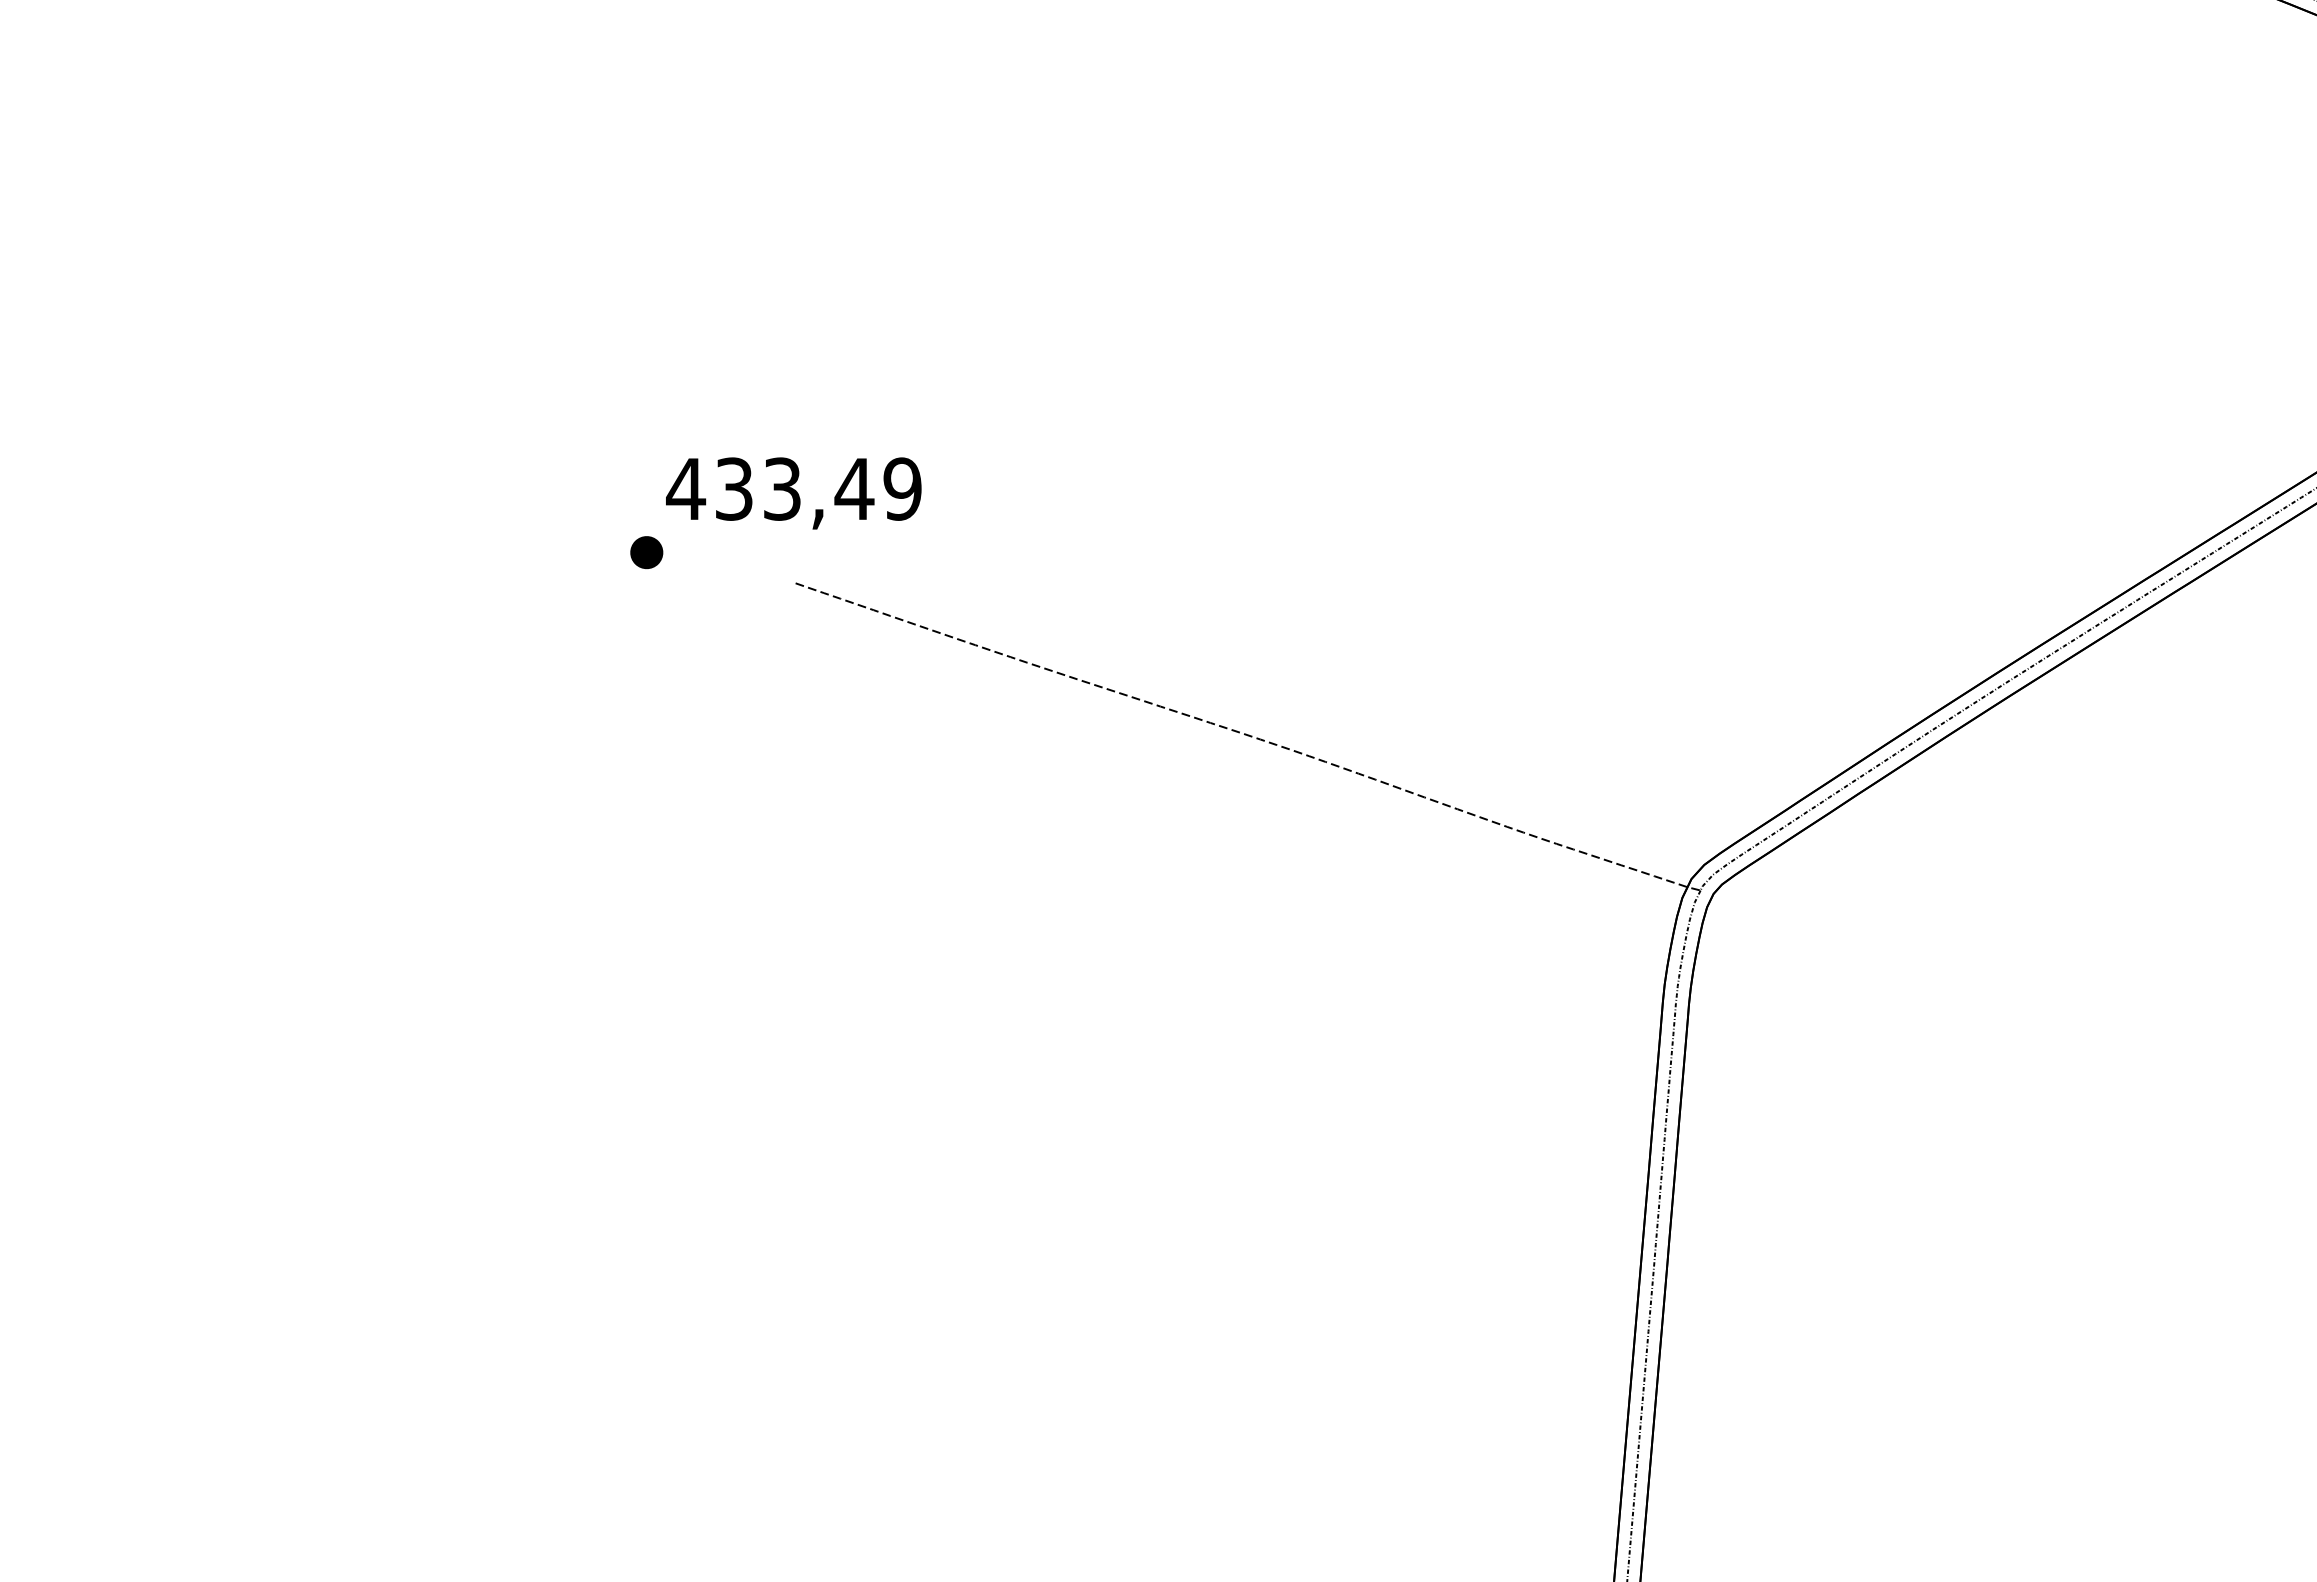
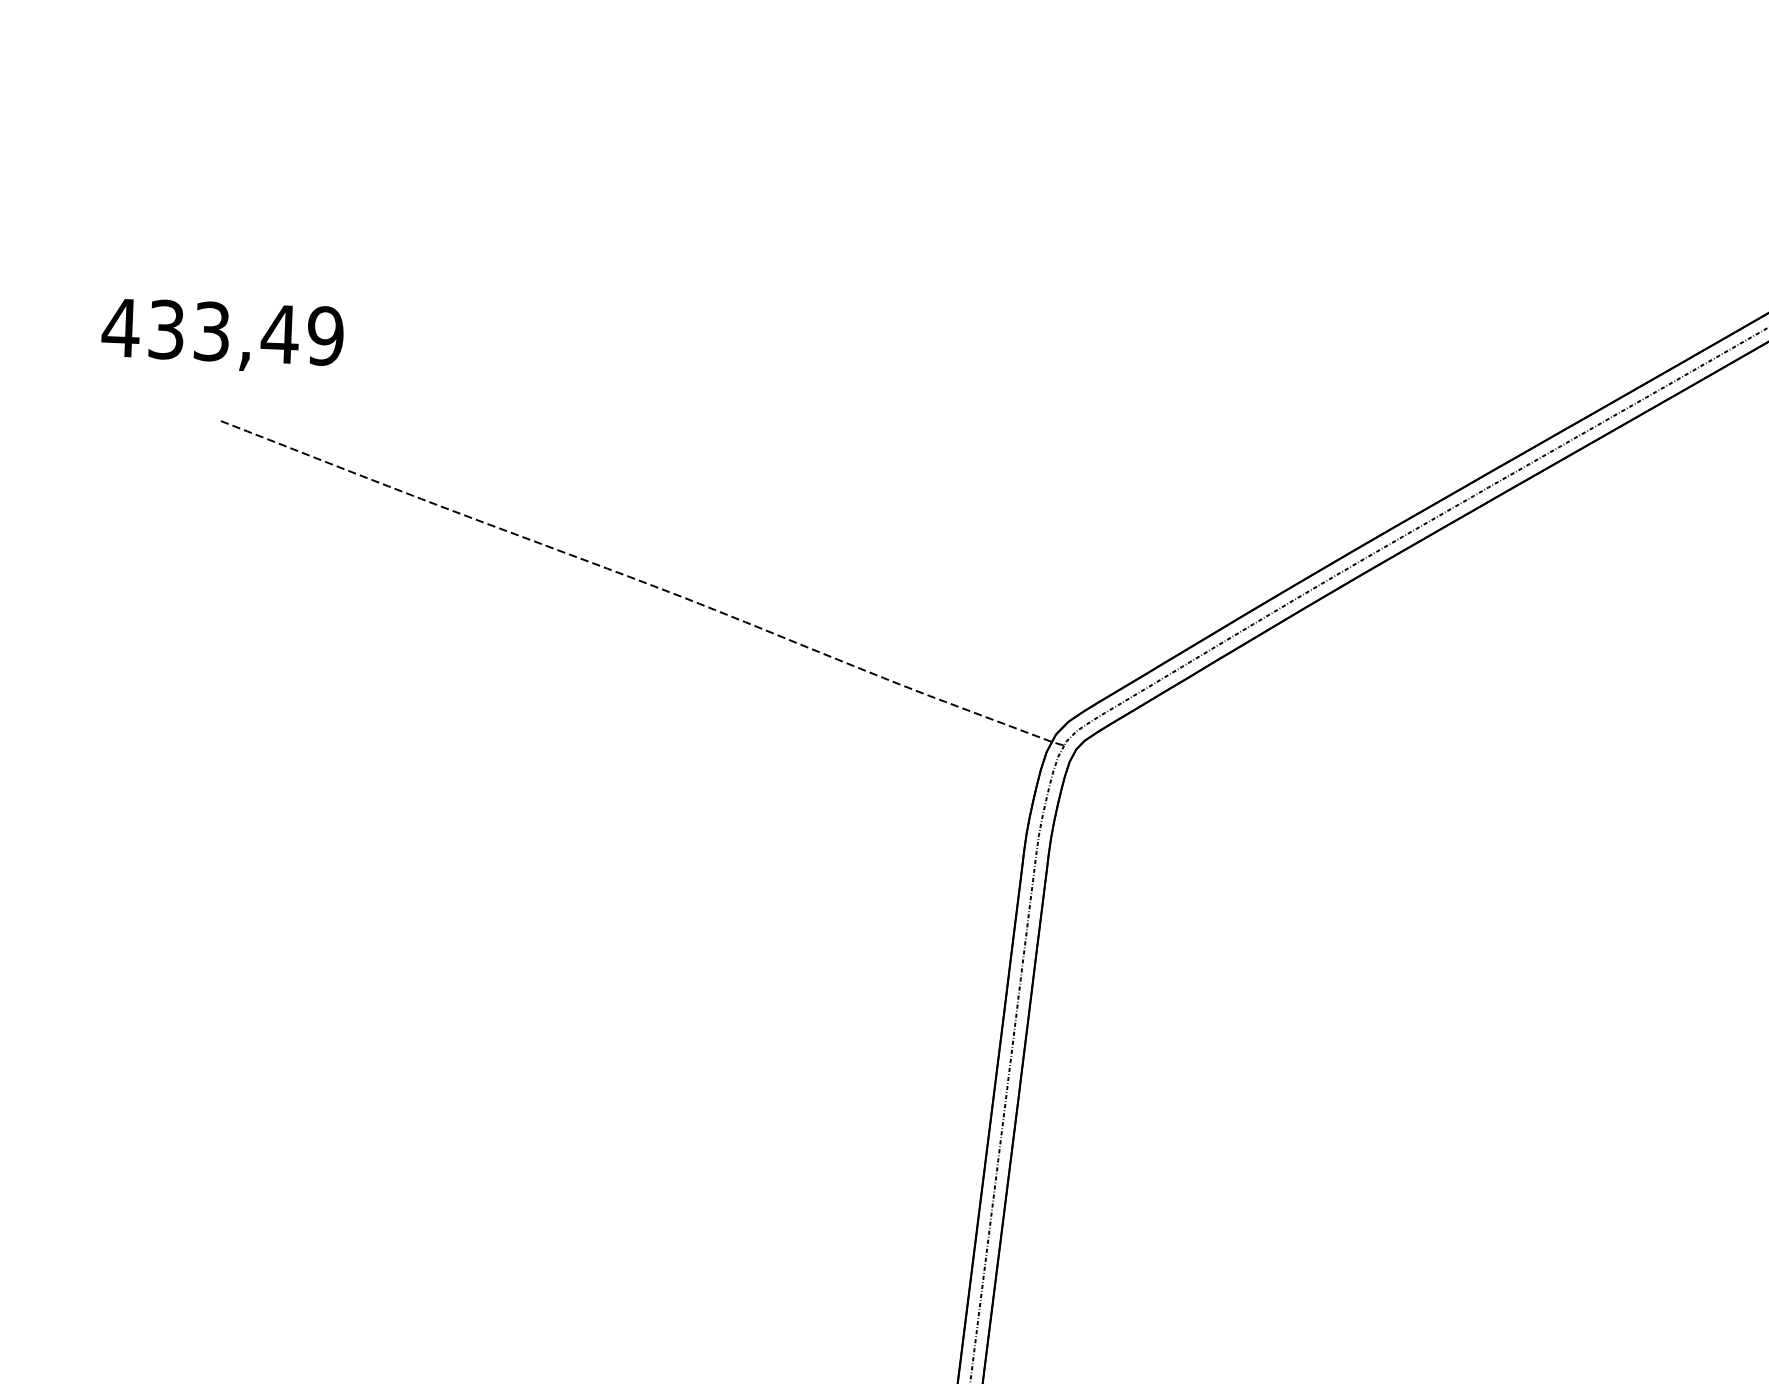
part: (646, 552) -> (81, 386), removed

